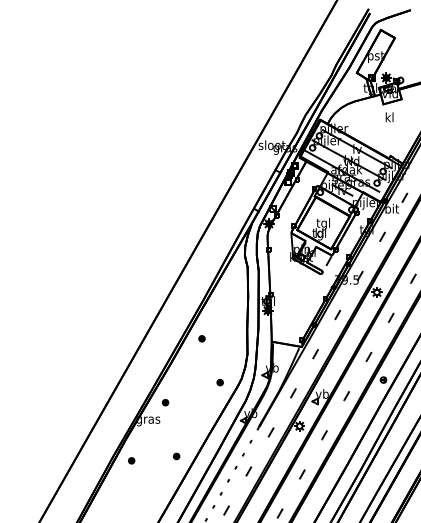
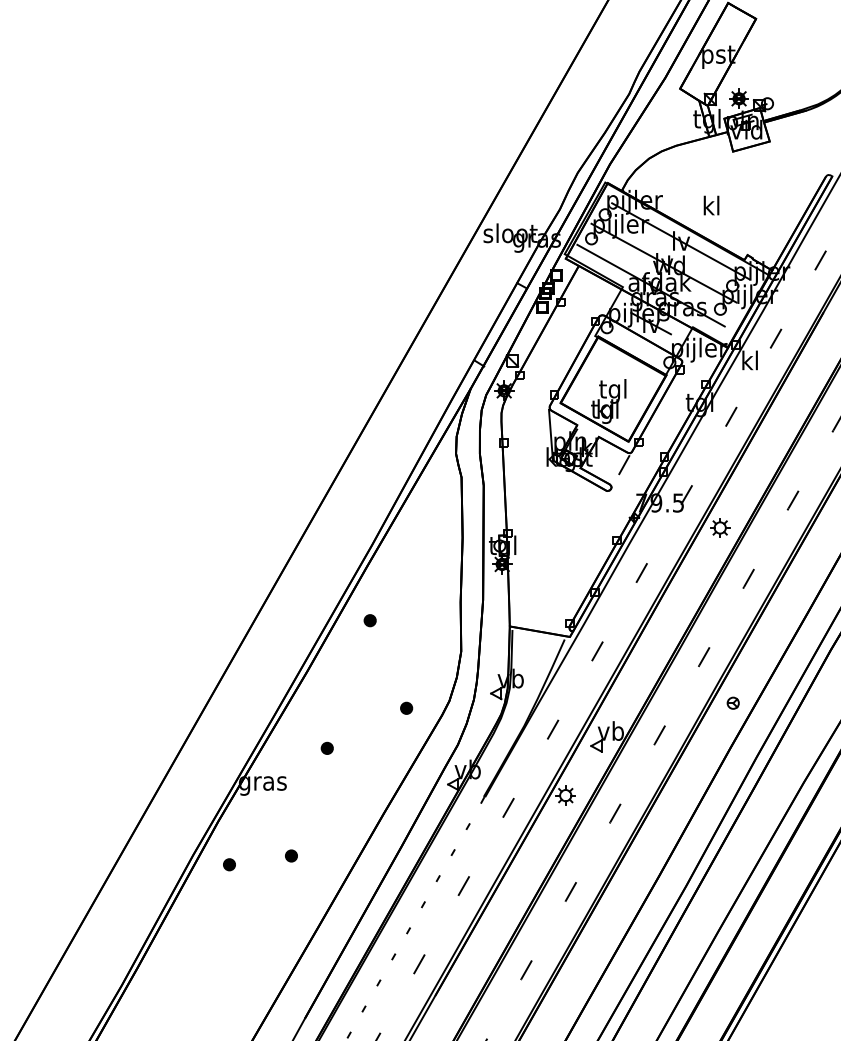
text: (389, 117) -> (711, 205), moved
text: (392, 208) -> (751, 359), bit -> kl
part: (165, 402) -> (327, 748), moved
part: (176, 456) -> (291, 856), moved

